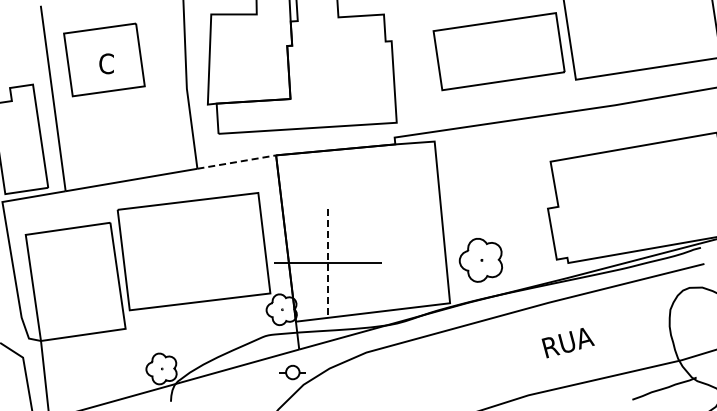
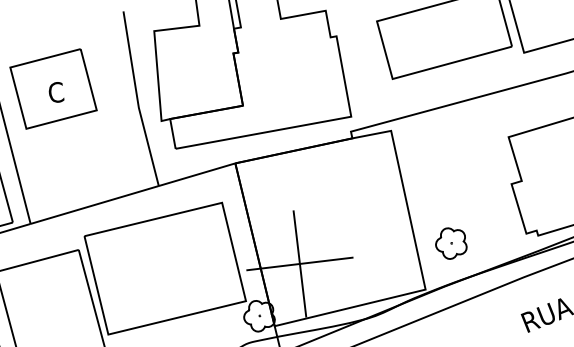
line: (236, 162) -> (196, 175), dashed -> solid
part: (480, 260) -> (450, 243), size x0.71
line: (328, 262) -> (300, 263), dashed -> solid

